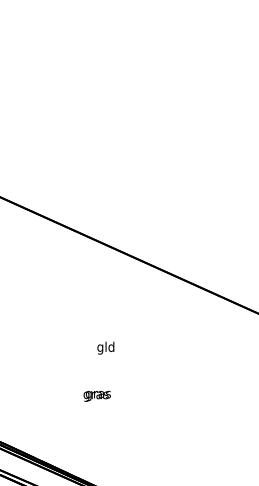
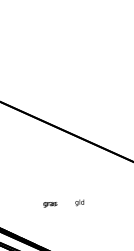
text: (105, 347) -> (79, 202), moved

